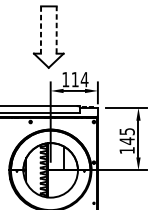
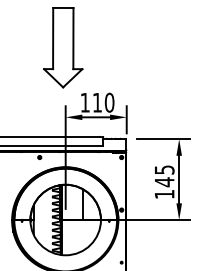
line: (41, 29) -> (53, 38), dashed -> solid
line: (56, 29) -> (73, 38), dashed -> solid
text: (84, 79) -> (109, 102), 114 -> 110

